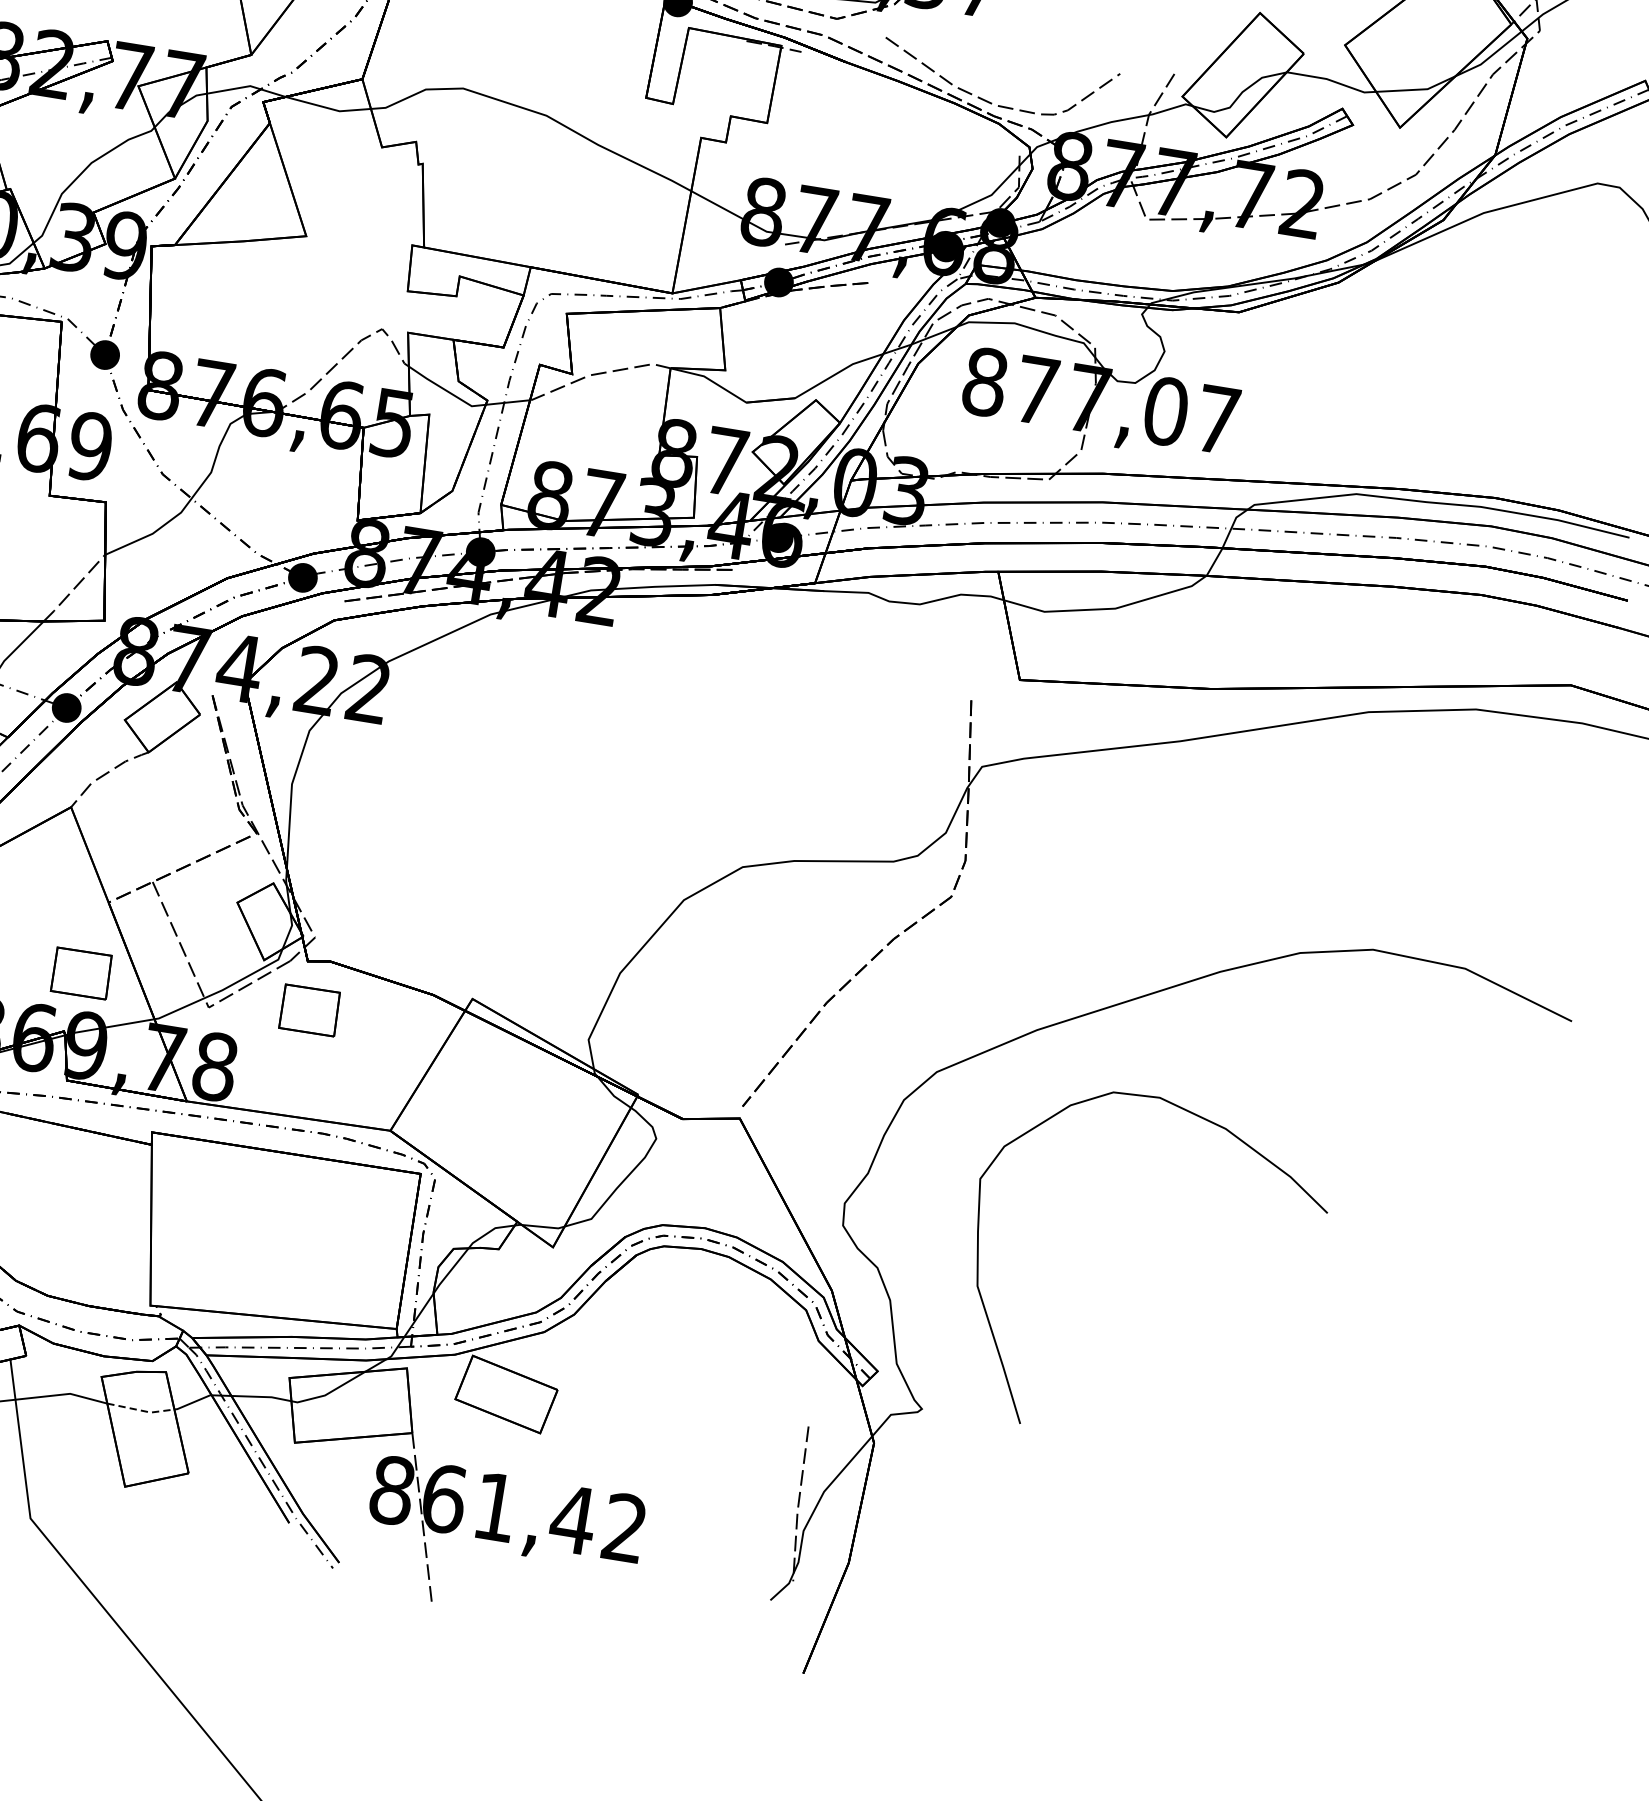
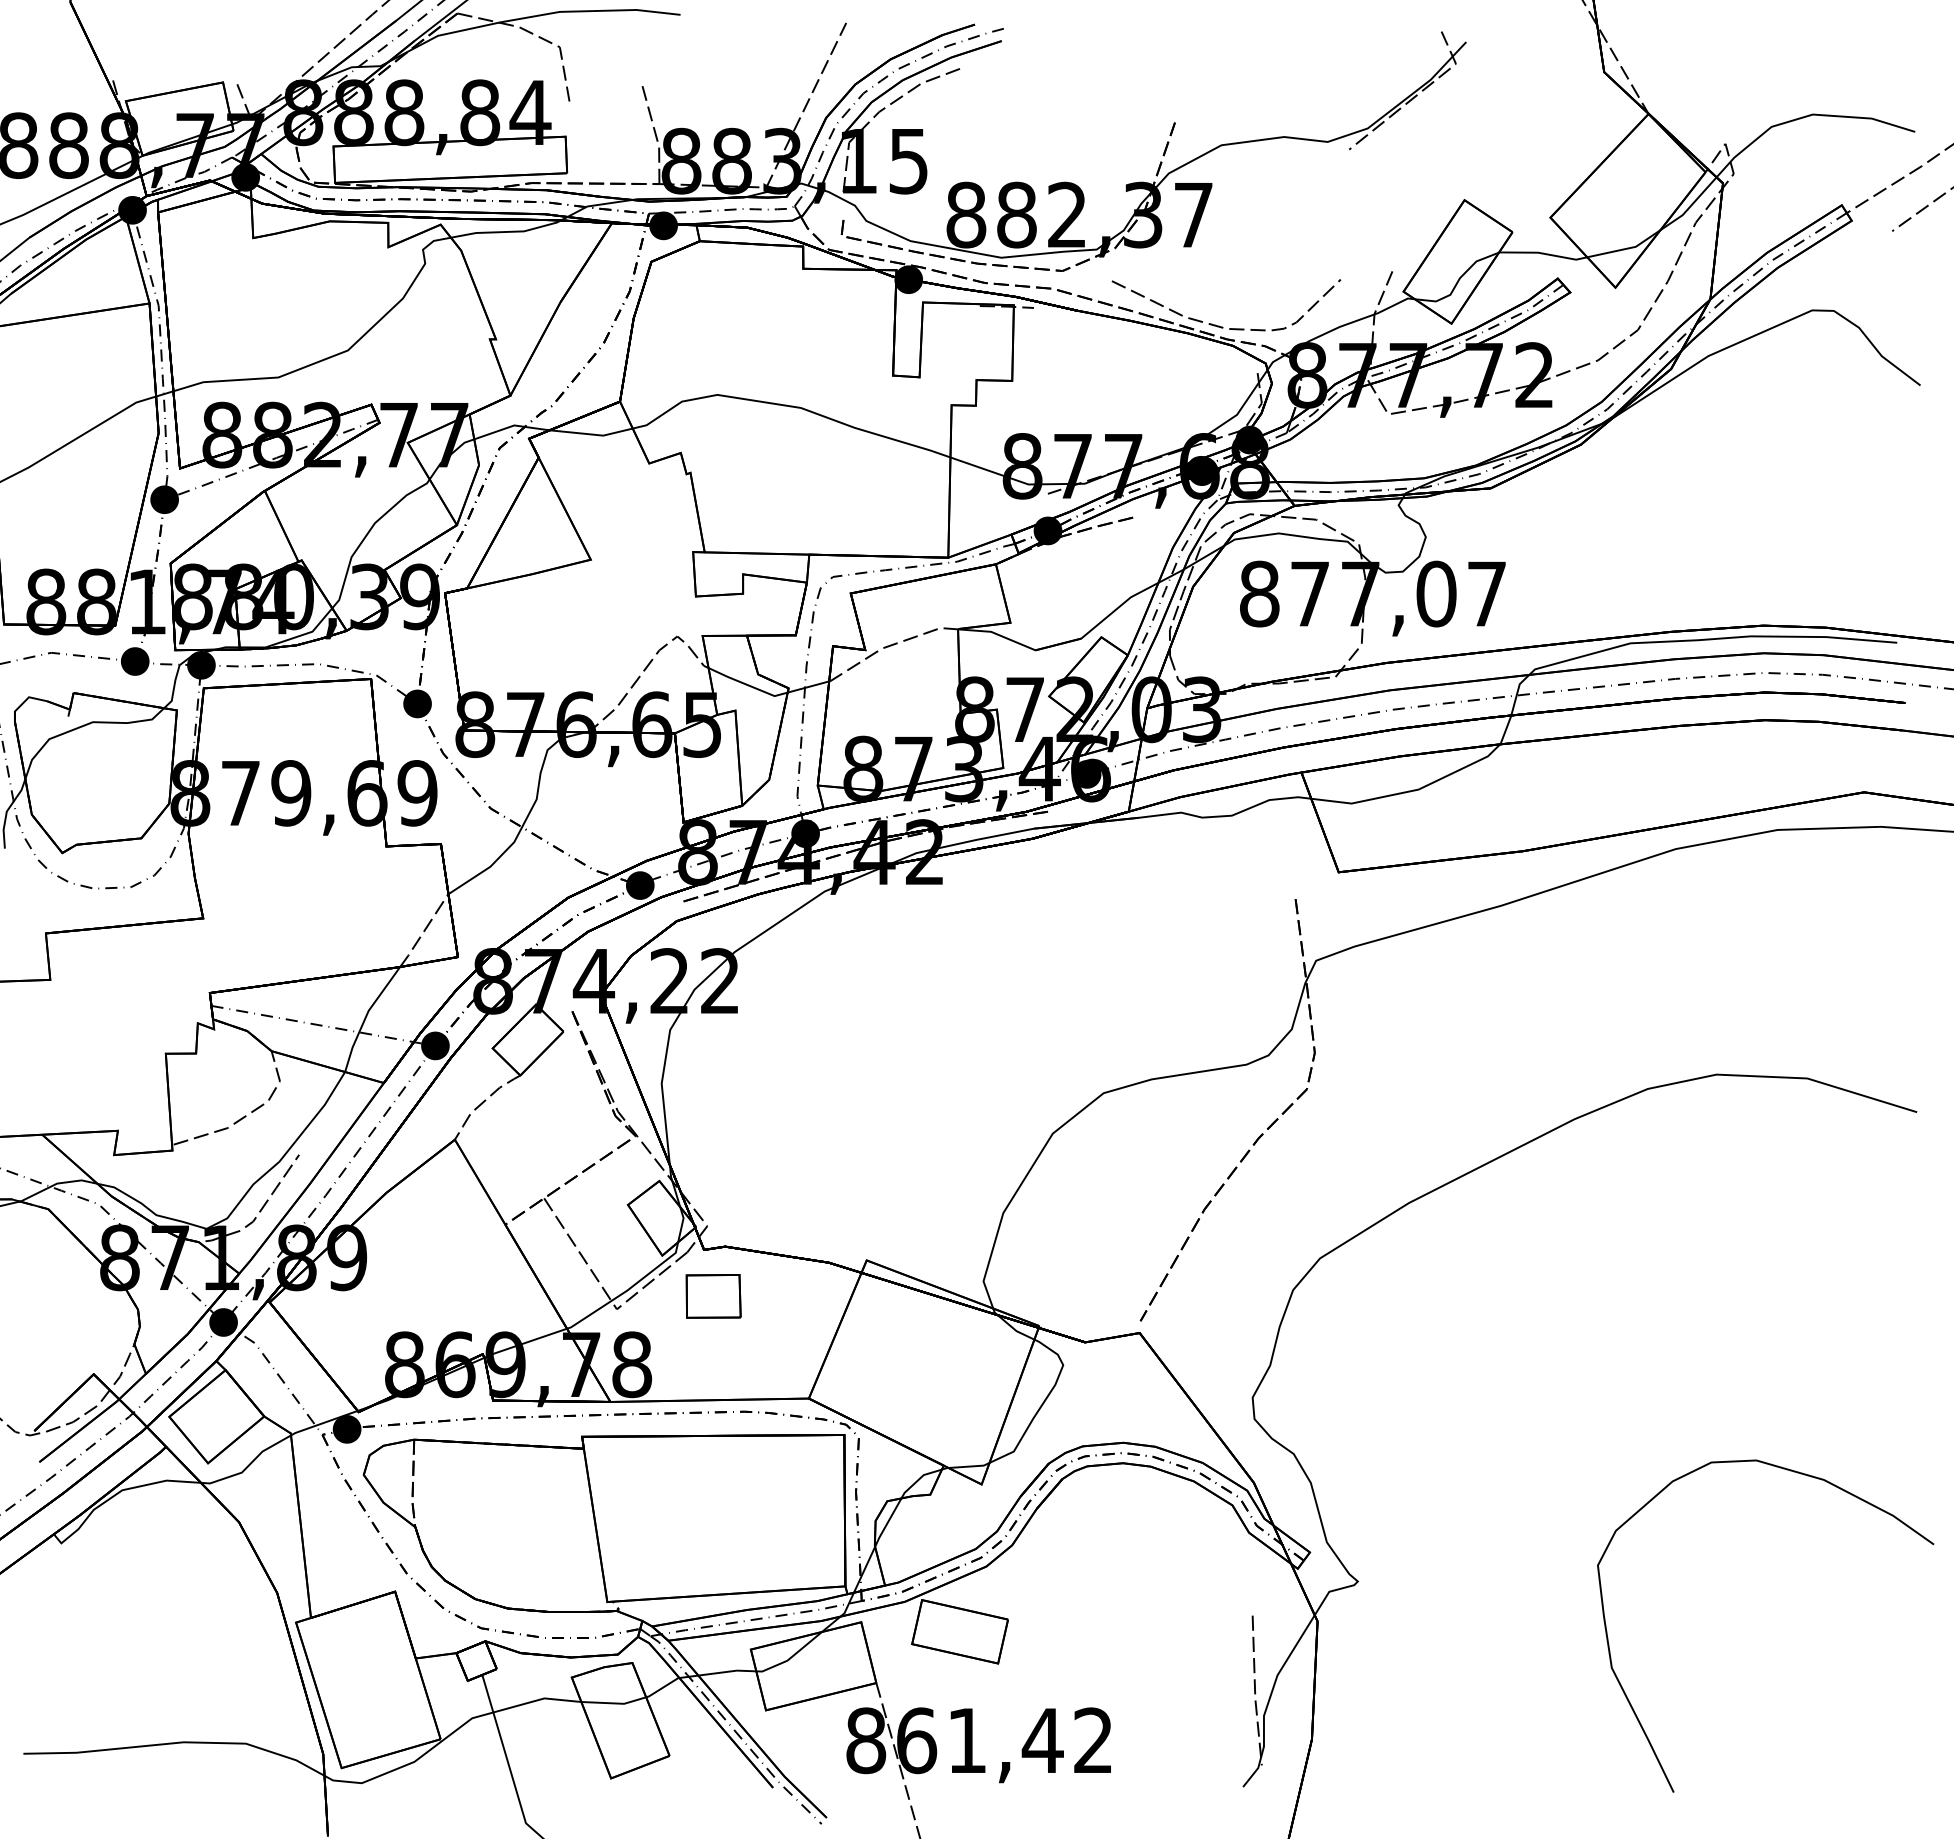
part: (81, 973) -> (490, 1296), removed
curve: (1209, 1122) -> (1807, 1476), moved
line: (142, 1410) -> (615, 1703), dashed -> solid

